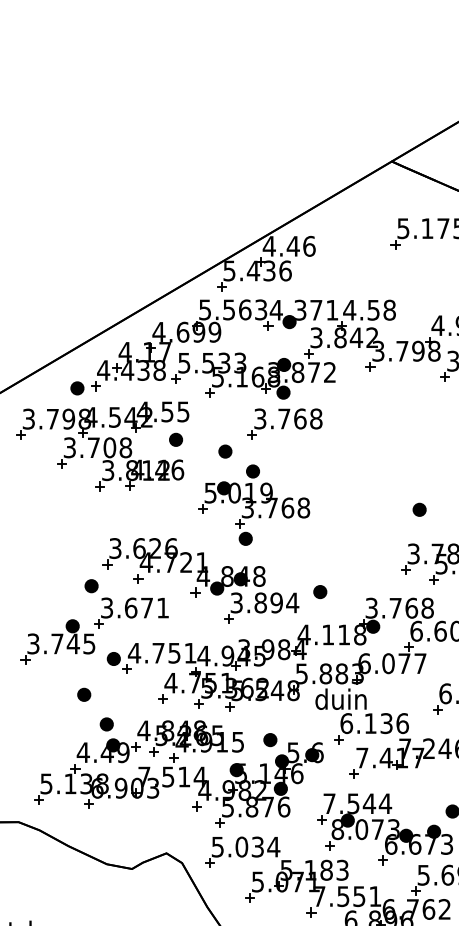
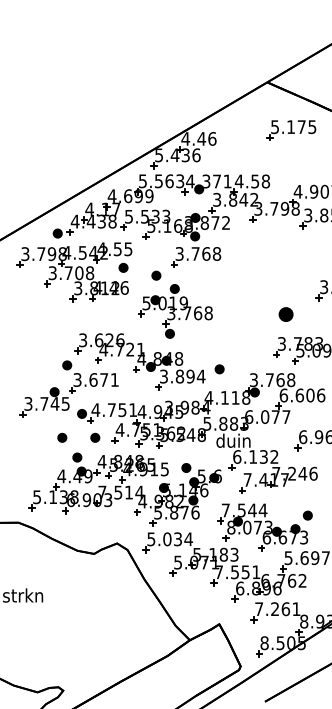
part: (419, 509) -> (285, 314), size x1.6
part: (134, 694) -> (95, 437), added
text: (402, 722) -> (274, 456), 6.136 -> 6.132

